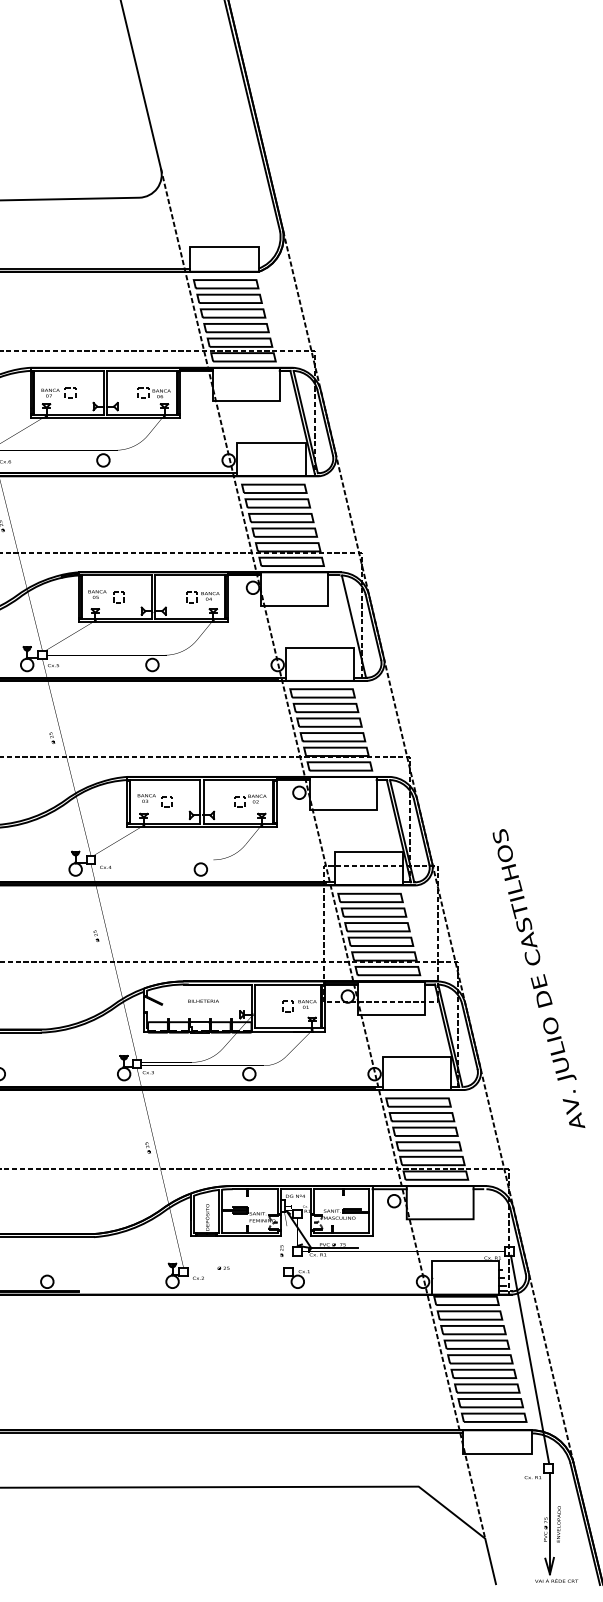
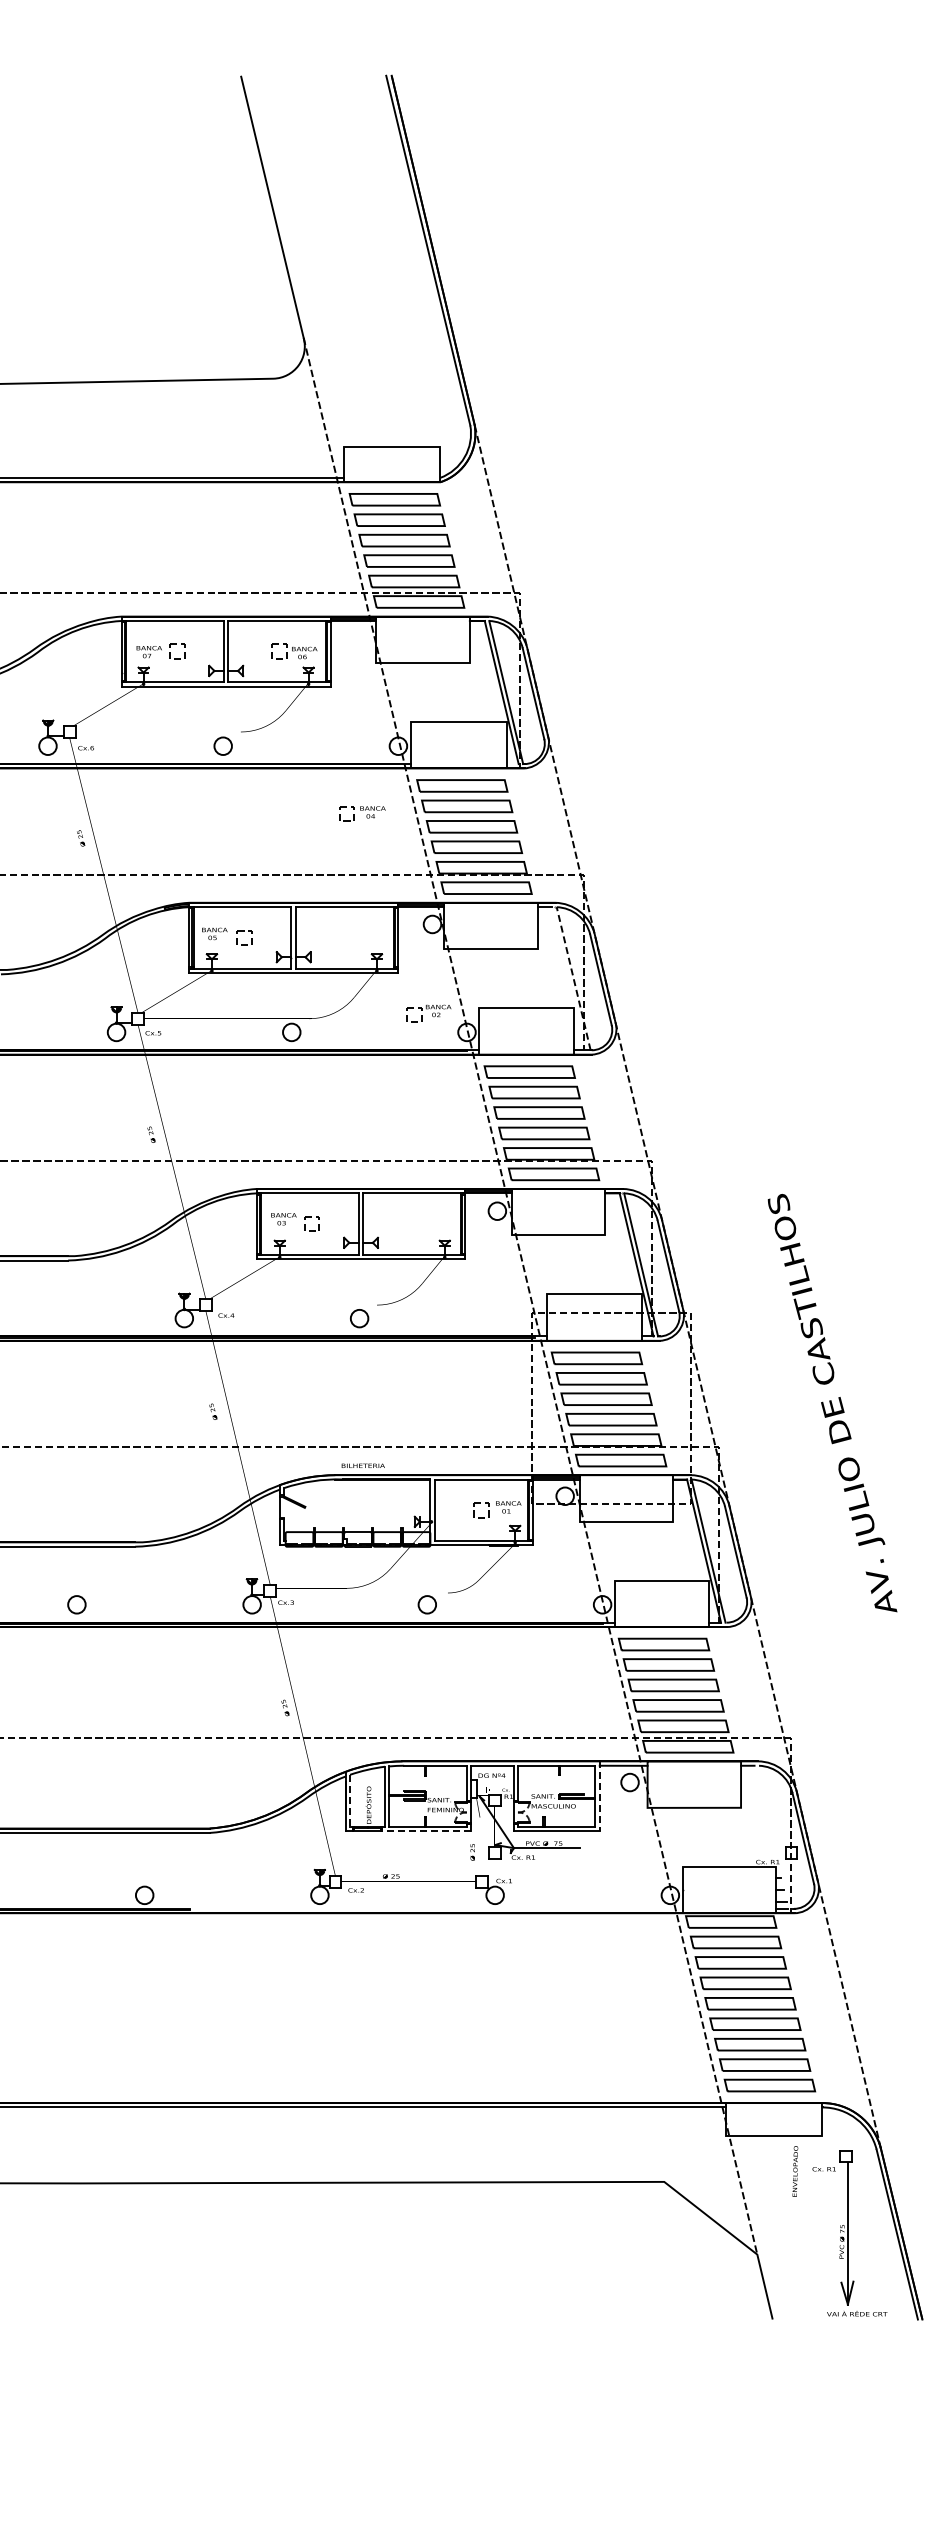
part: (203, 597) -> (362, 813), moved
line: (353, 626) -> (573, 978), solid -> dashed
part: (250, 800) -> (428, 1013), moved
text: (538, 978) -> (832, 1403), moved
text: (203, 1001) -> (362, 1465), moved
line: (372, 1211) -> (599, 1796), solid -> dashed
line: (194, 1214) -> (350, 1801), solid -> dashed
line: (248, 1236) -> (426, 1831), solid -> dashed
line: (529, 1359) -> (819, 2003), removed
text: (558, 1524) -> (795, 2171), moved

